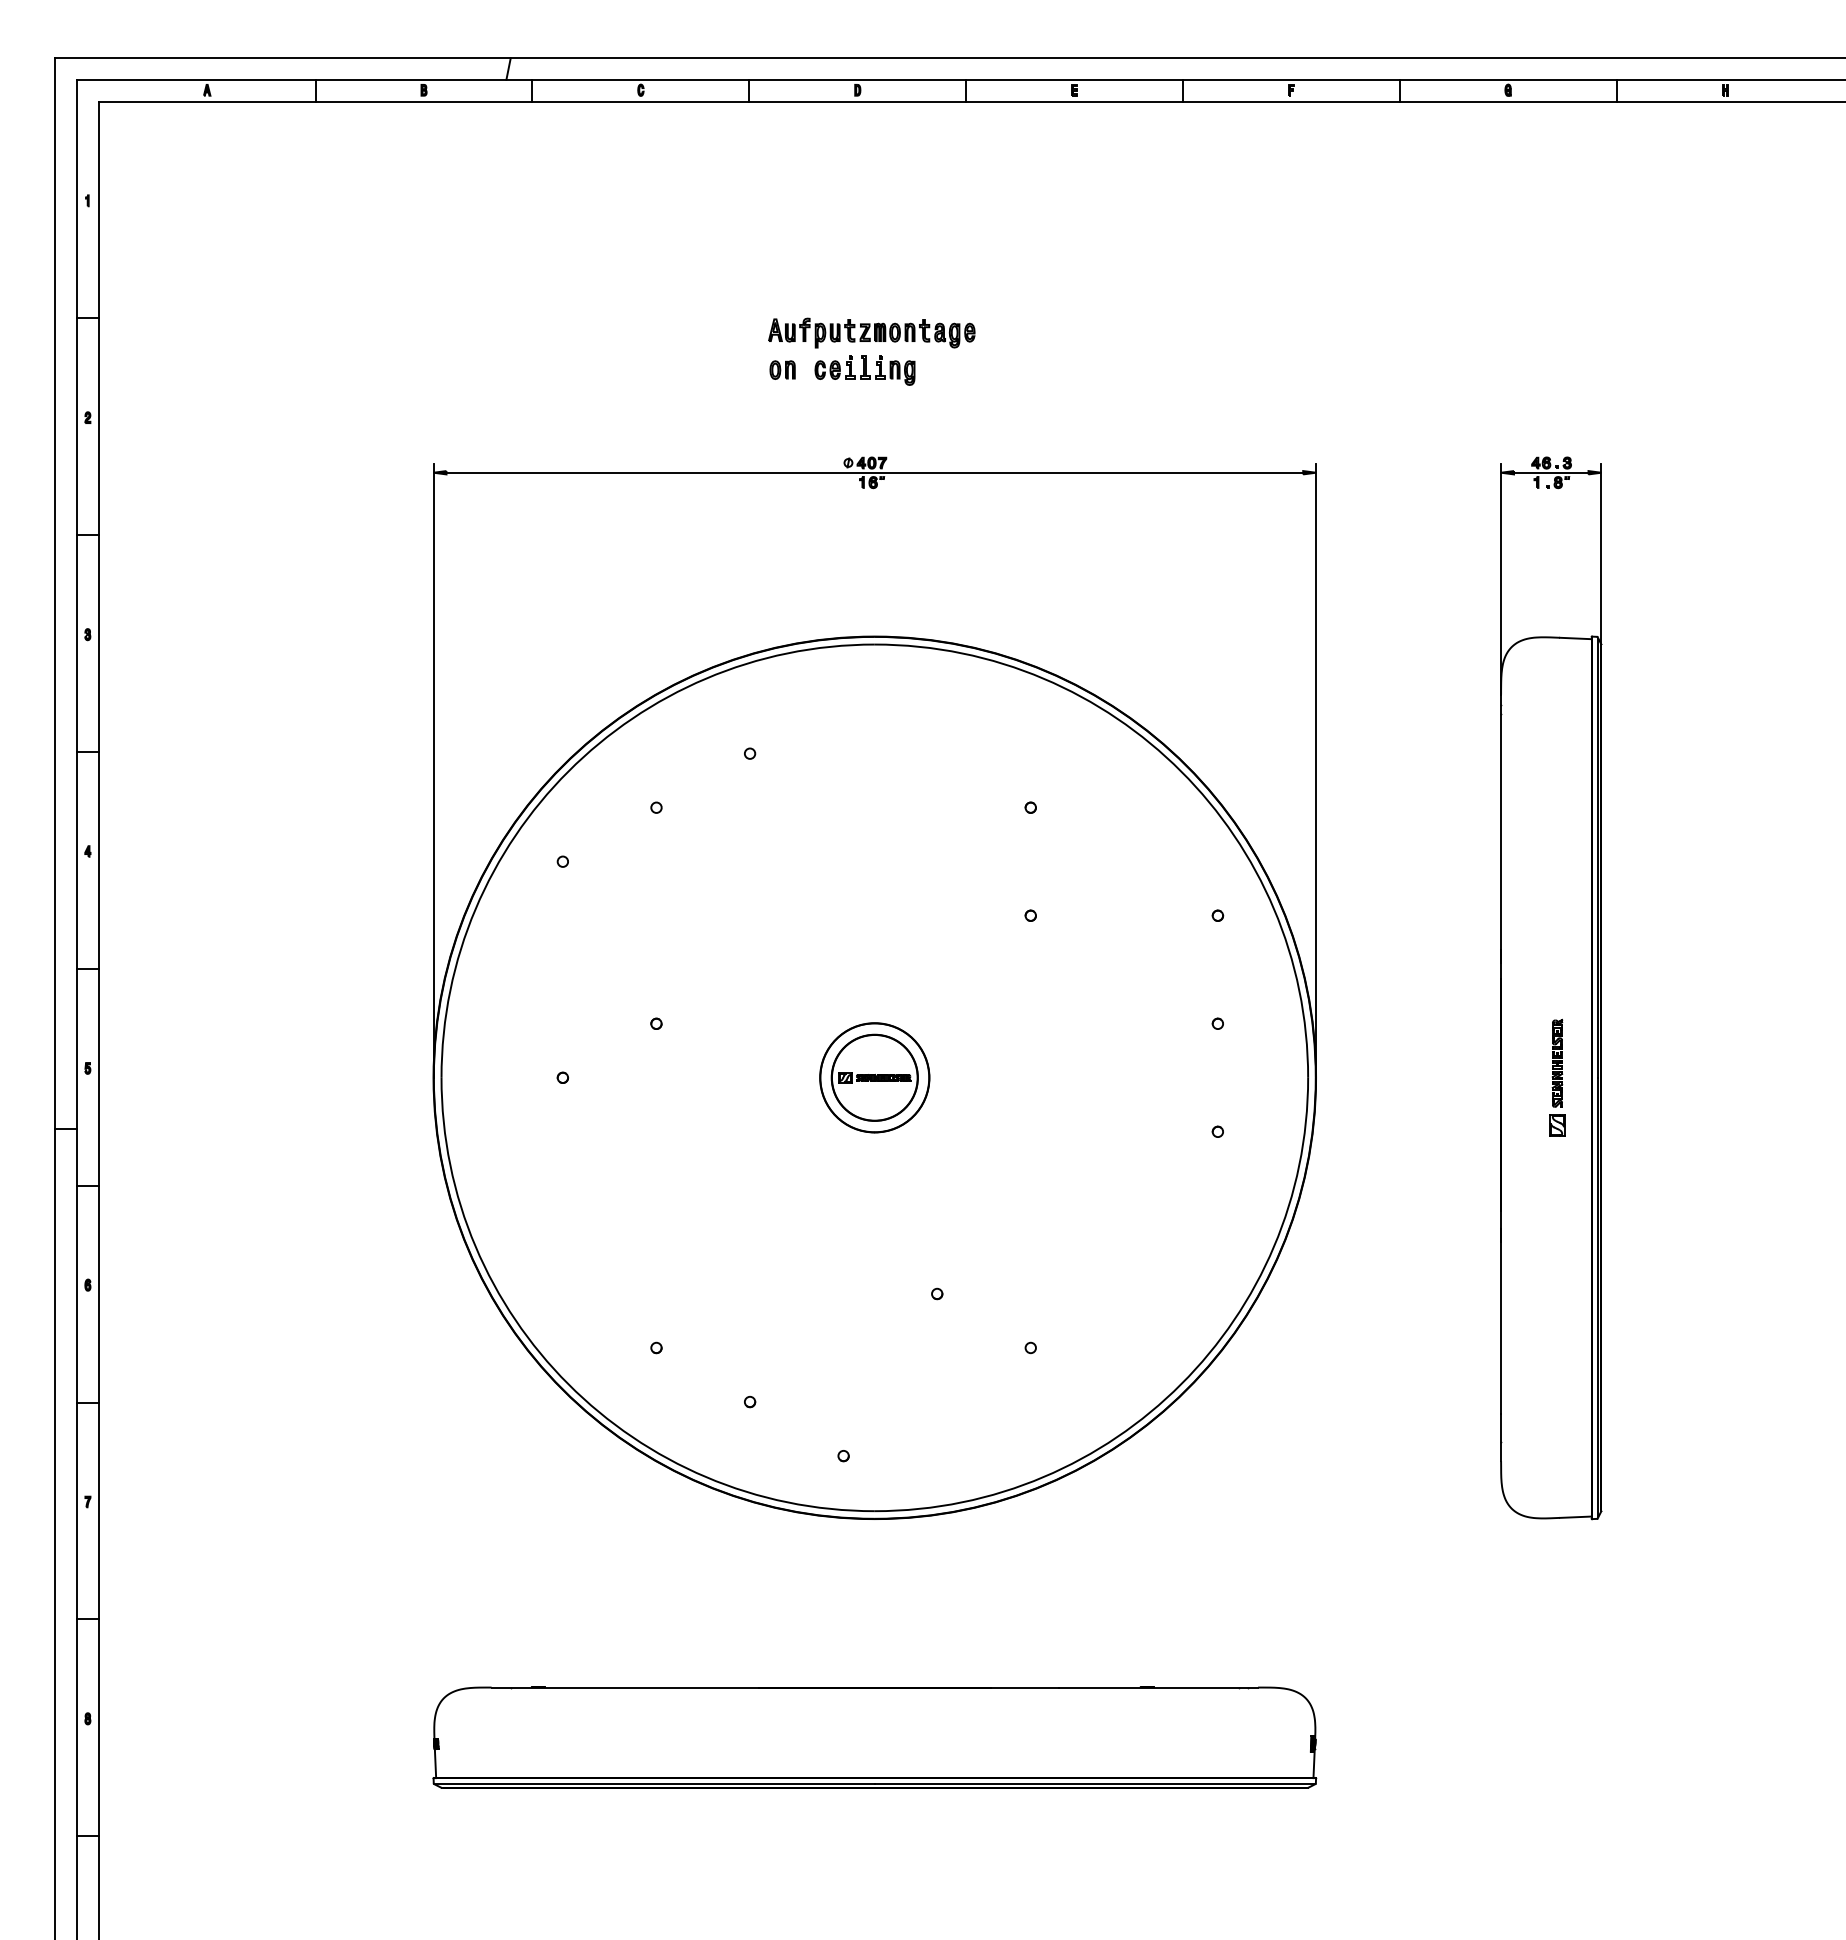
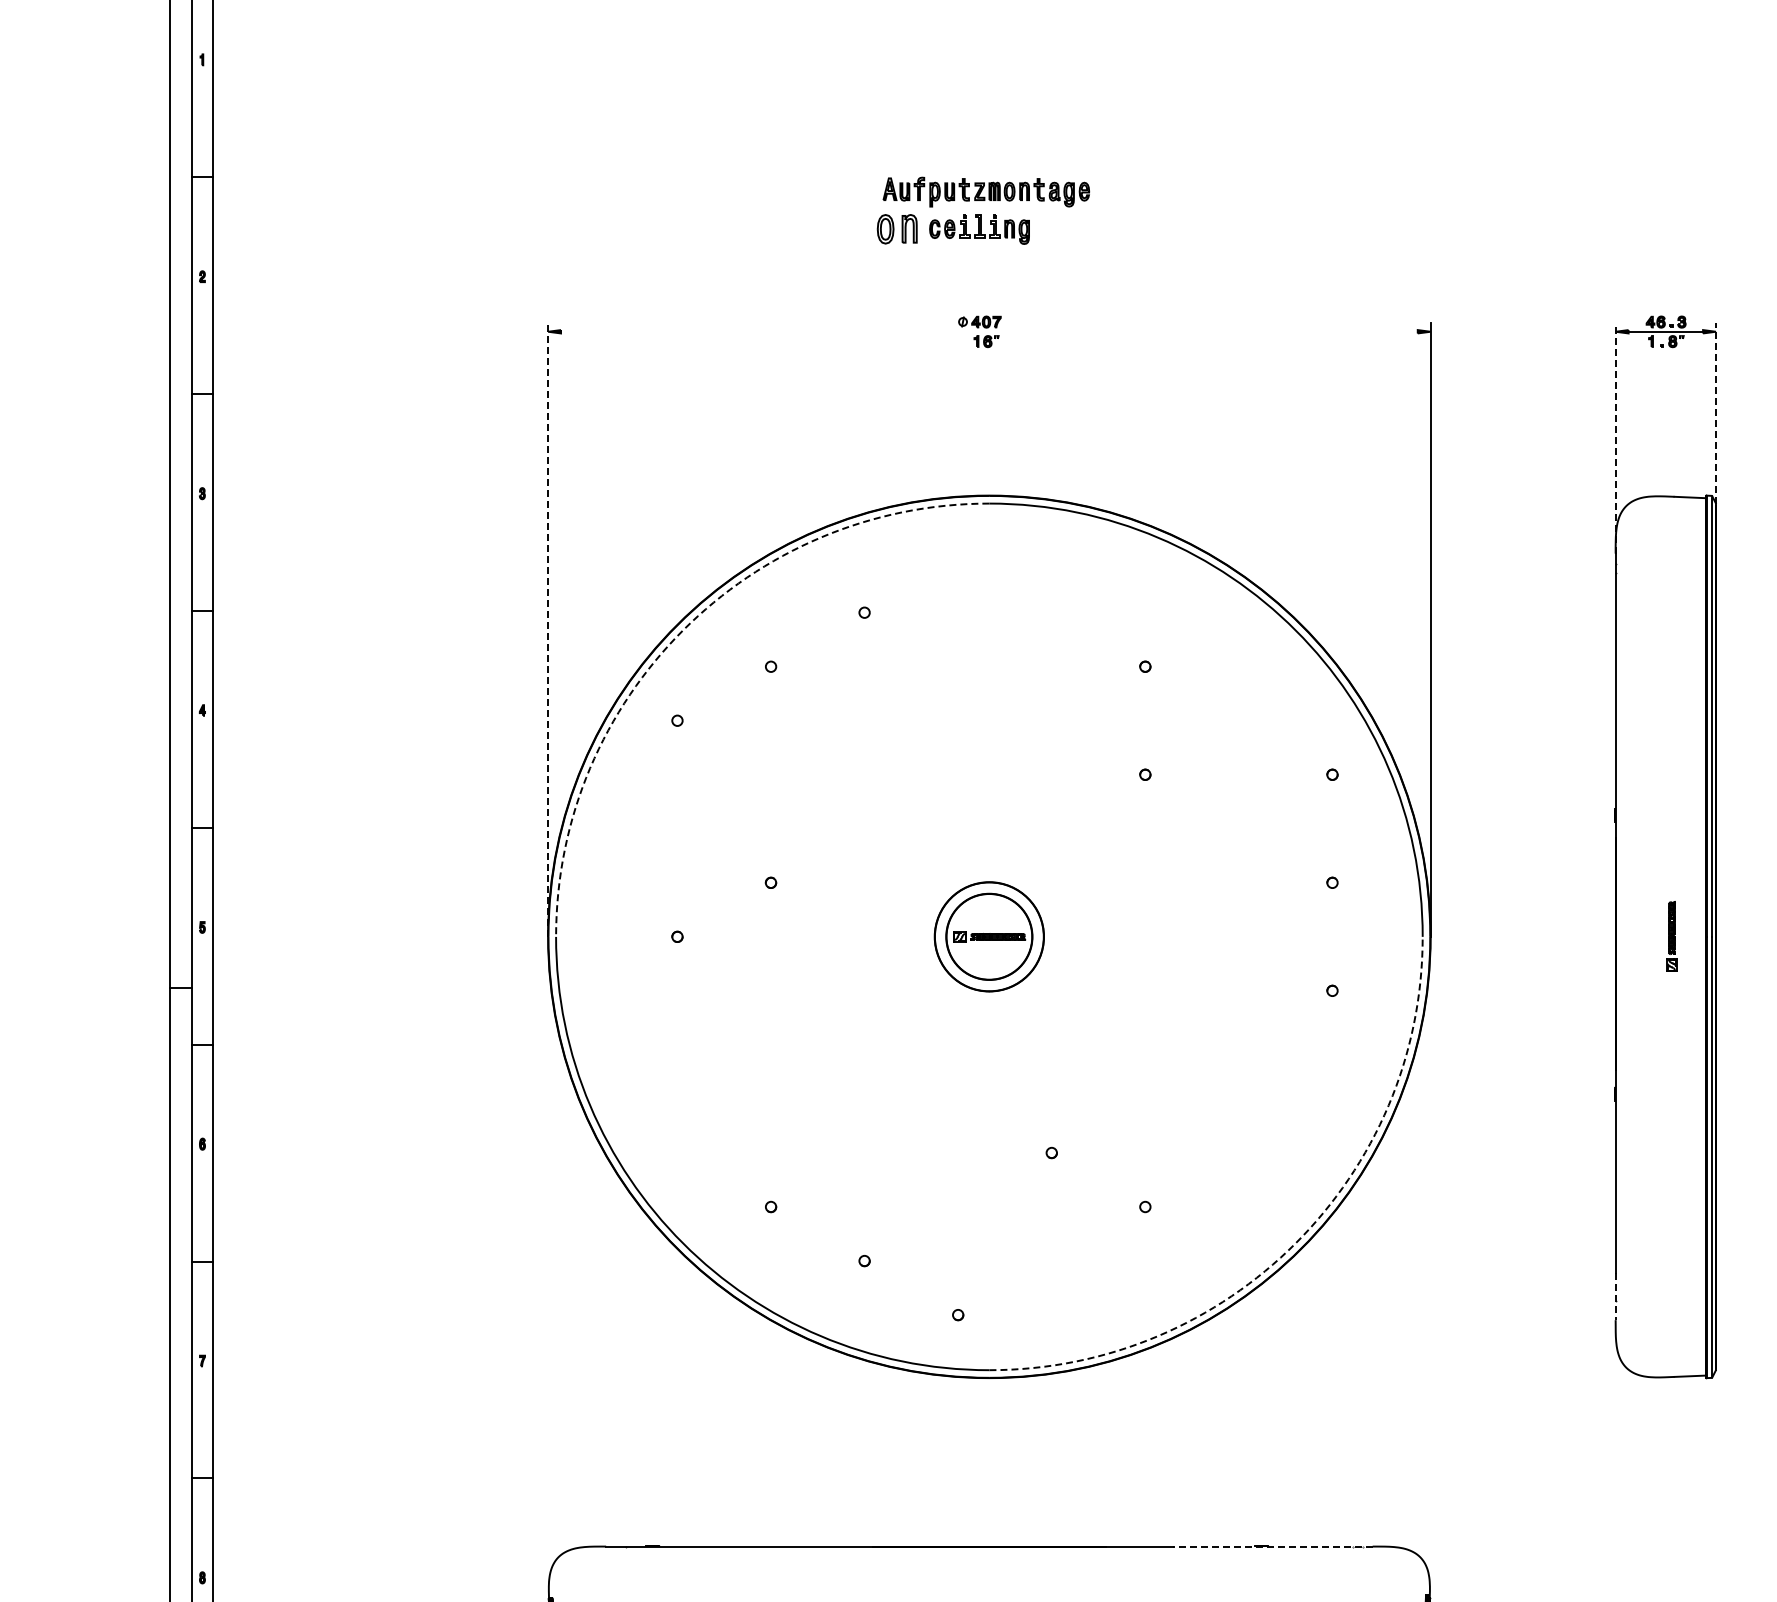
part: (782, 369) -> (897, 228), size x1.6
line: (874, 472) -> (989, 331), removed
line: (1601, 553) -> (1716, 412), solid -> dashed
line: (1501, 578) -> (1616, 437), solid -> dashed
line: (433, 770) -> (548, 629), solid -> dashed
arc: (568, 771) -> (683, 630), solid -> dashed
part: (1557, 1077) -> (1672, 936), size x0.6
arc: (1181, 1384) -> (1296, 1243), solid -> dashed
line: (1501, 1438) -> (1616, 1297), solid -> dashed
line: (1158, 1687) -> (1273, 1546), solid -> dashed

